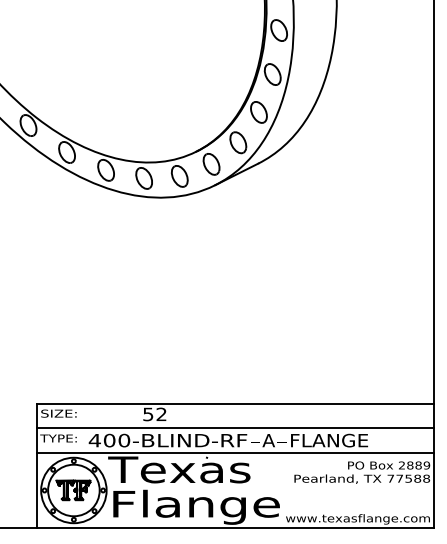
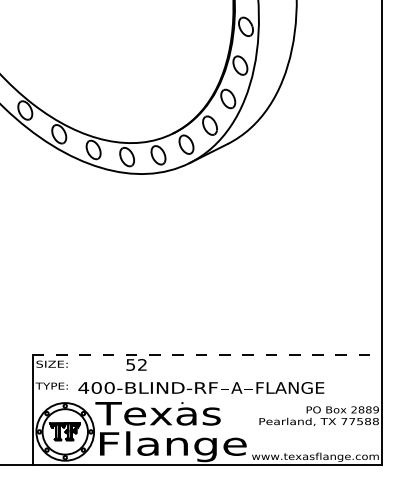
line: (235, 403) -> (207, 355), solid -> dashed
line: (234, 428) -> (206, 377), removed
line: (234, 453) -> (206, 399), removed

